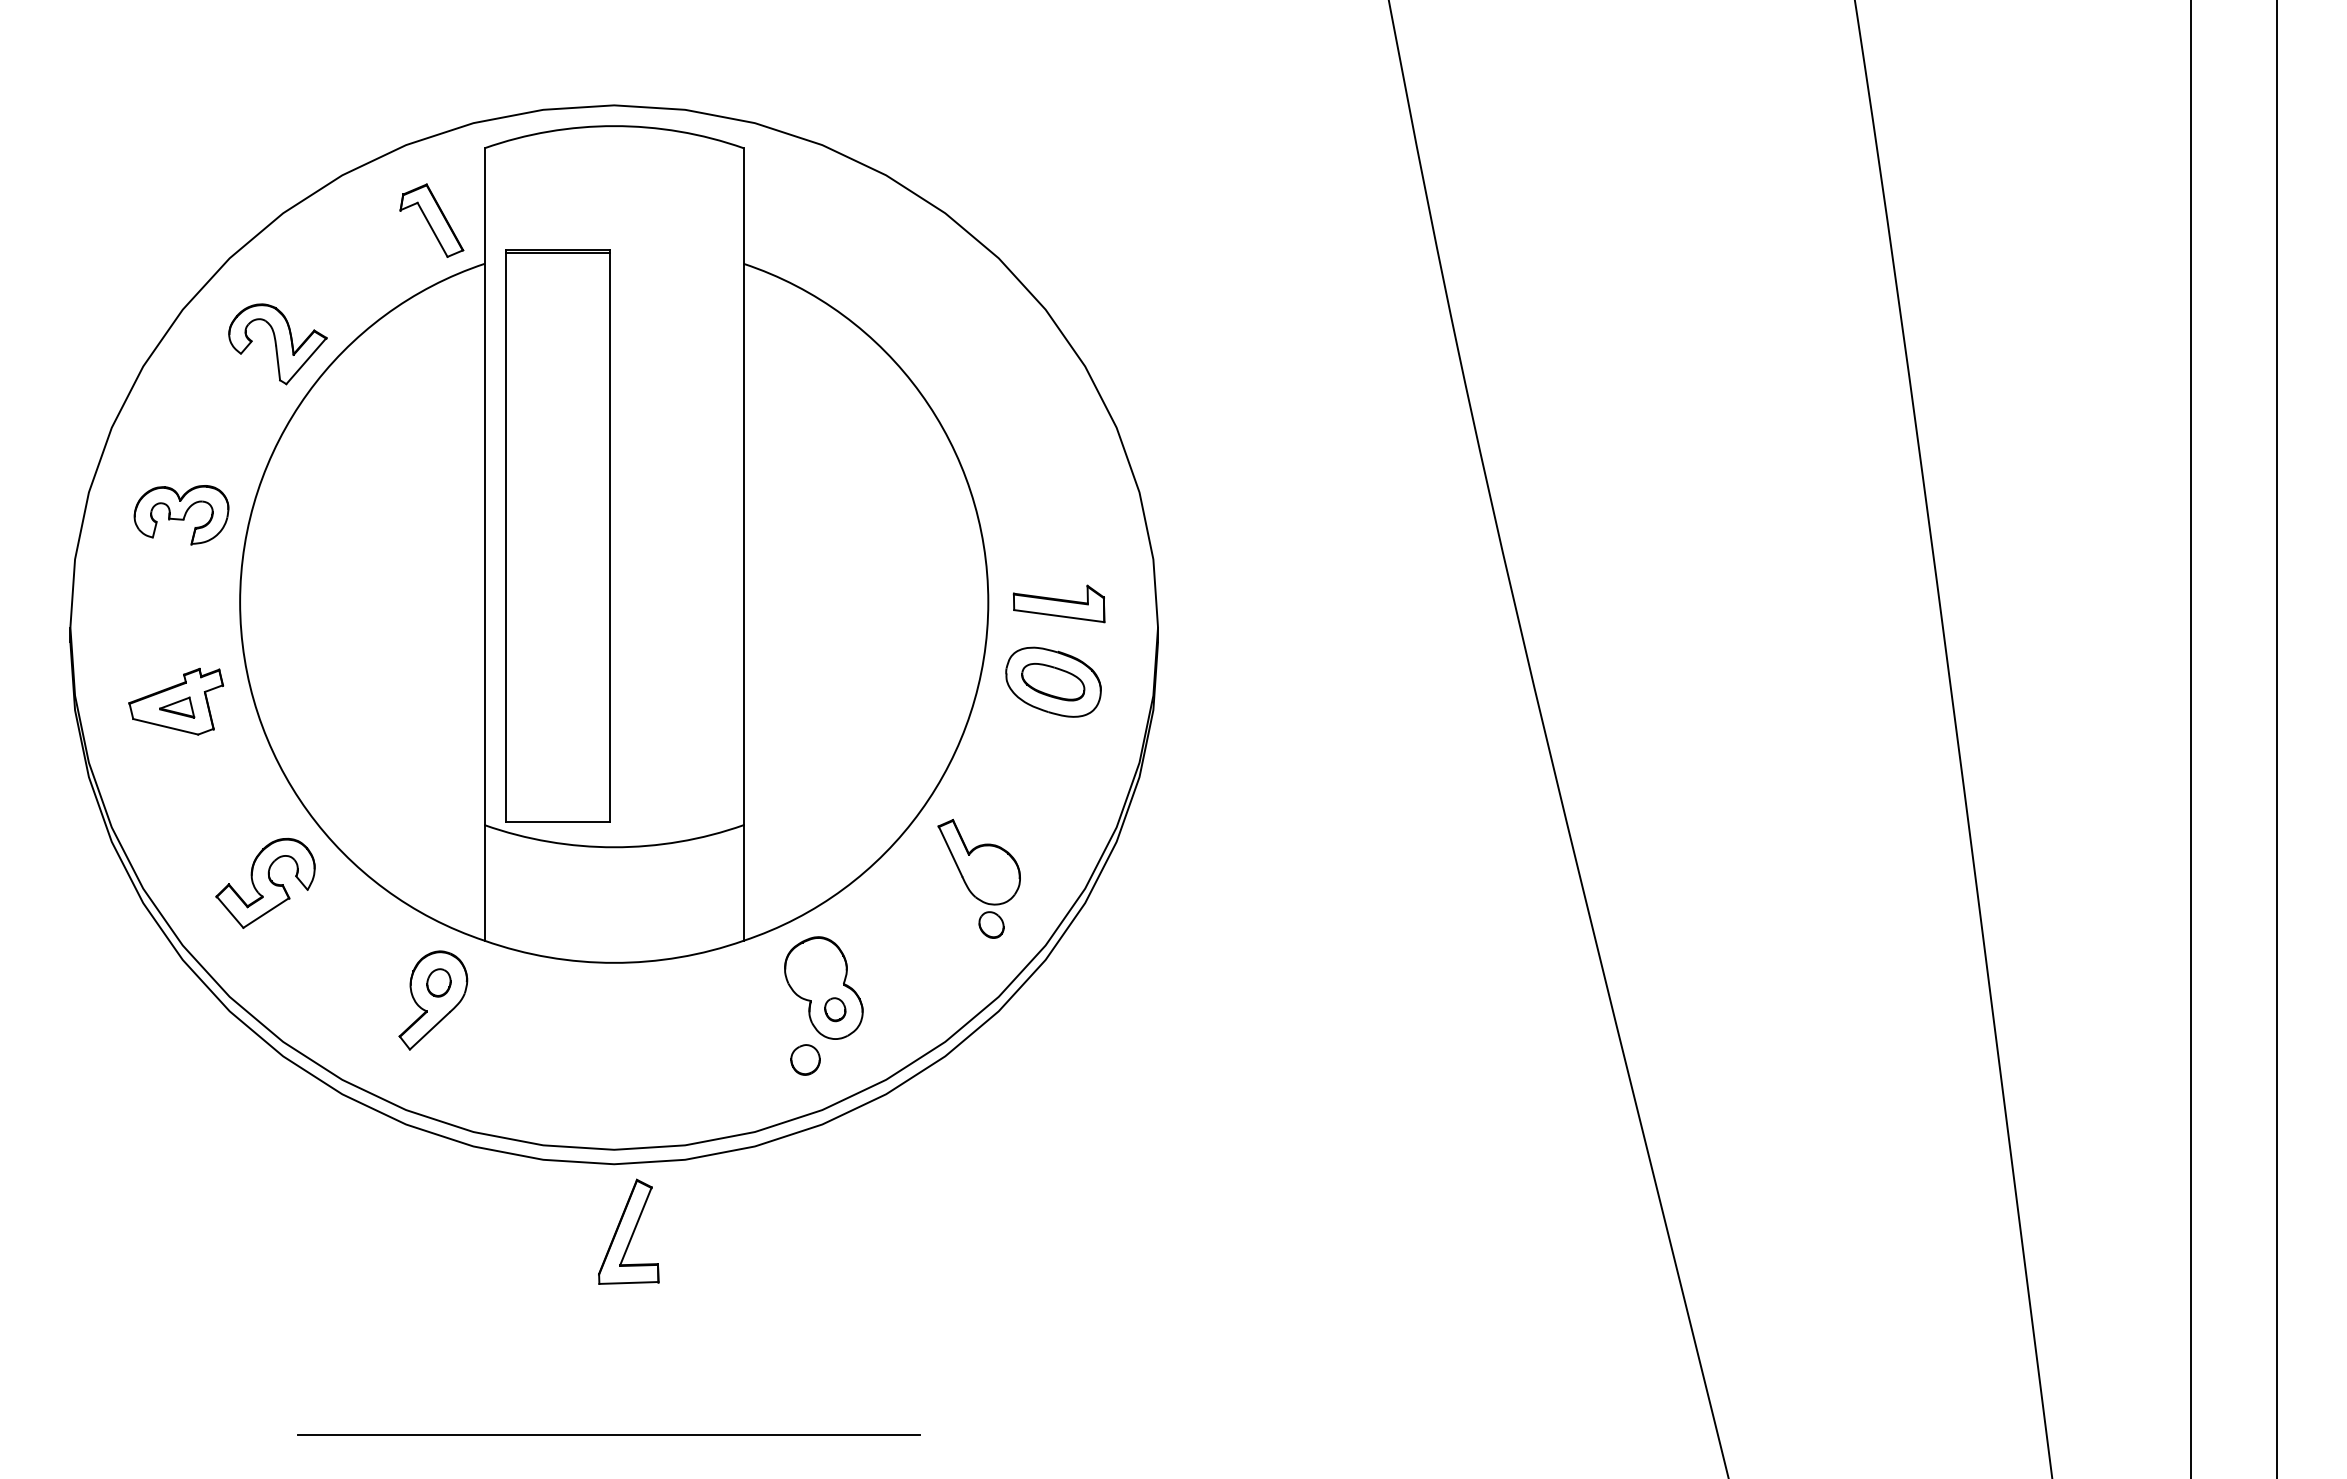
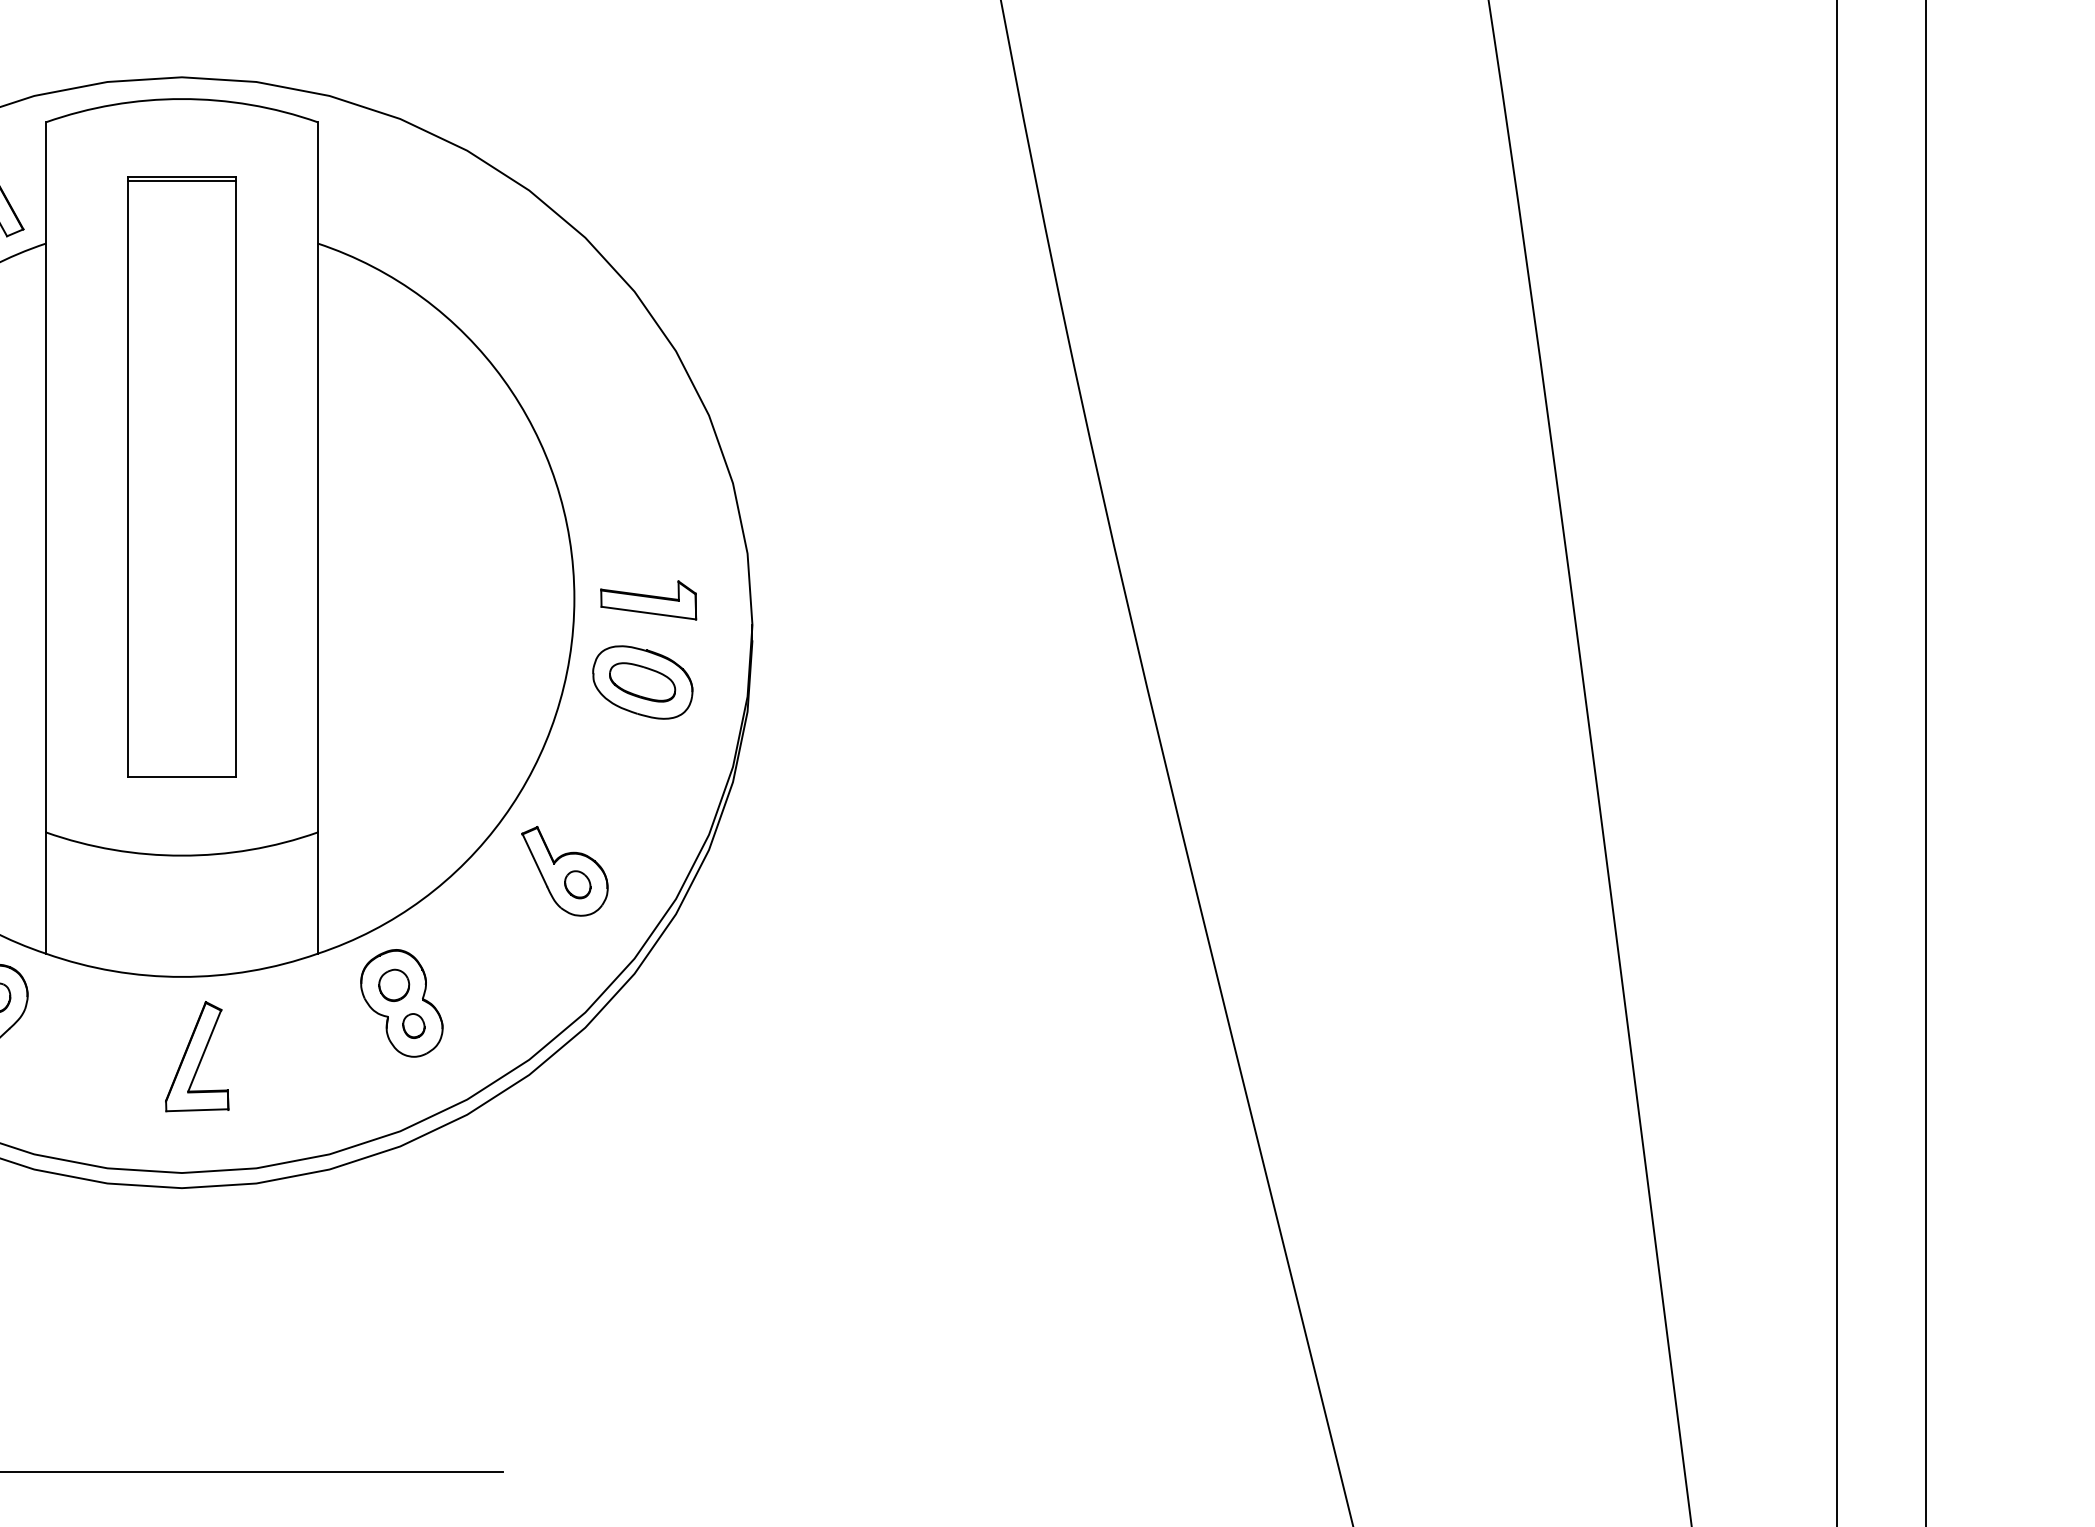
part: (557, 535) -> (181, 477), moved
part: (991, 924) -> (577, 884), moved
part: (805, 1059) -> (394, 984), moved
part: (628, 1231) -> (196, 1056), moved

